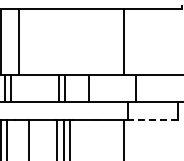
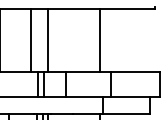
line: (51, 42) -> (30, 40), added
line: (69, 42) -> (48, 40), added
line: (152, 120) -> (126, 114), dashed -> solid

